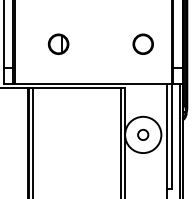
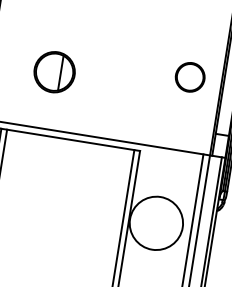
part: (58, 43) -> (54, 70), size x1.4
circle: (142, 43) -> (189, 76), moved
circle: (143, 134) -> (156, 222), removed

